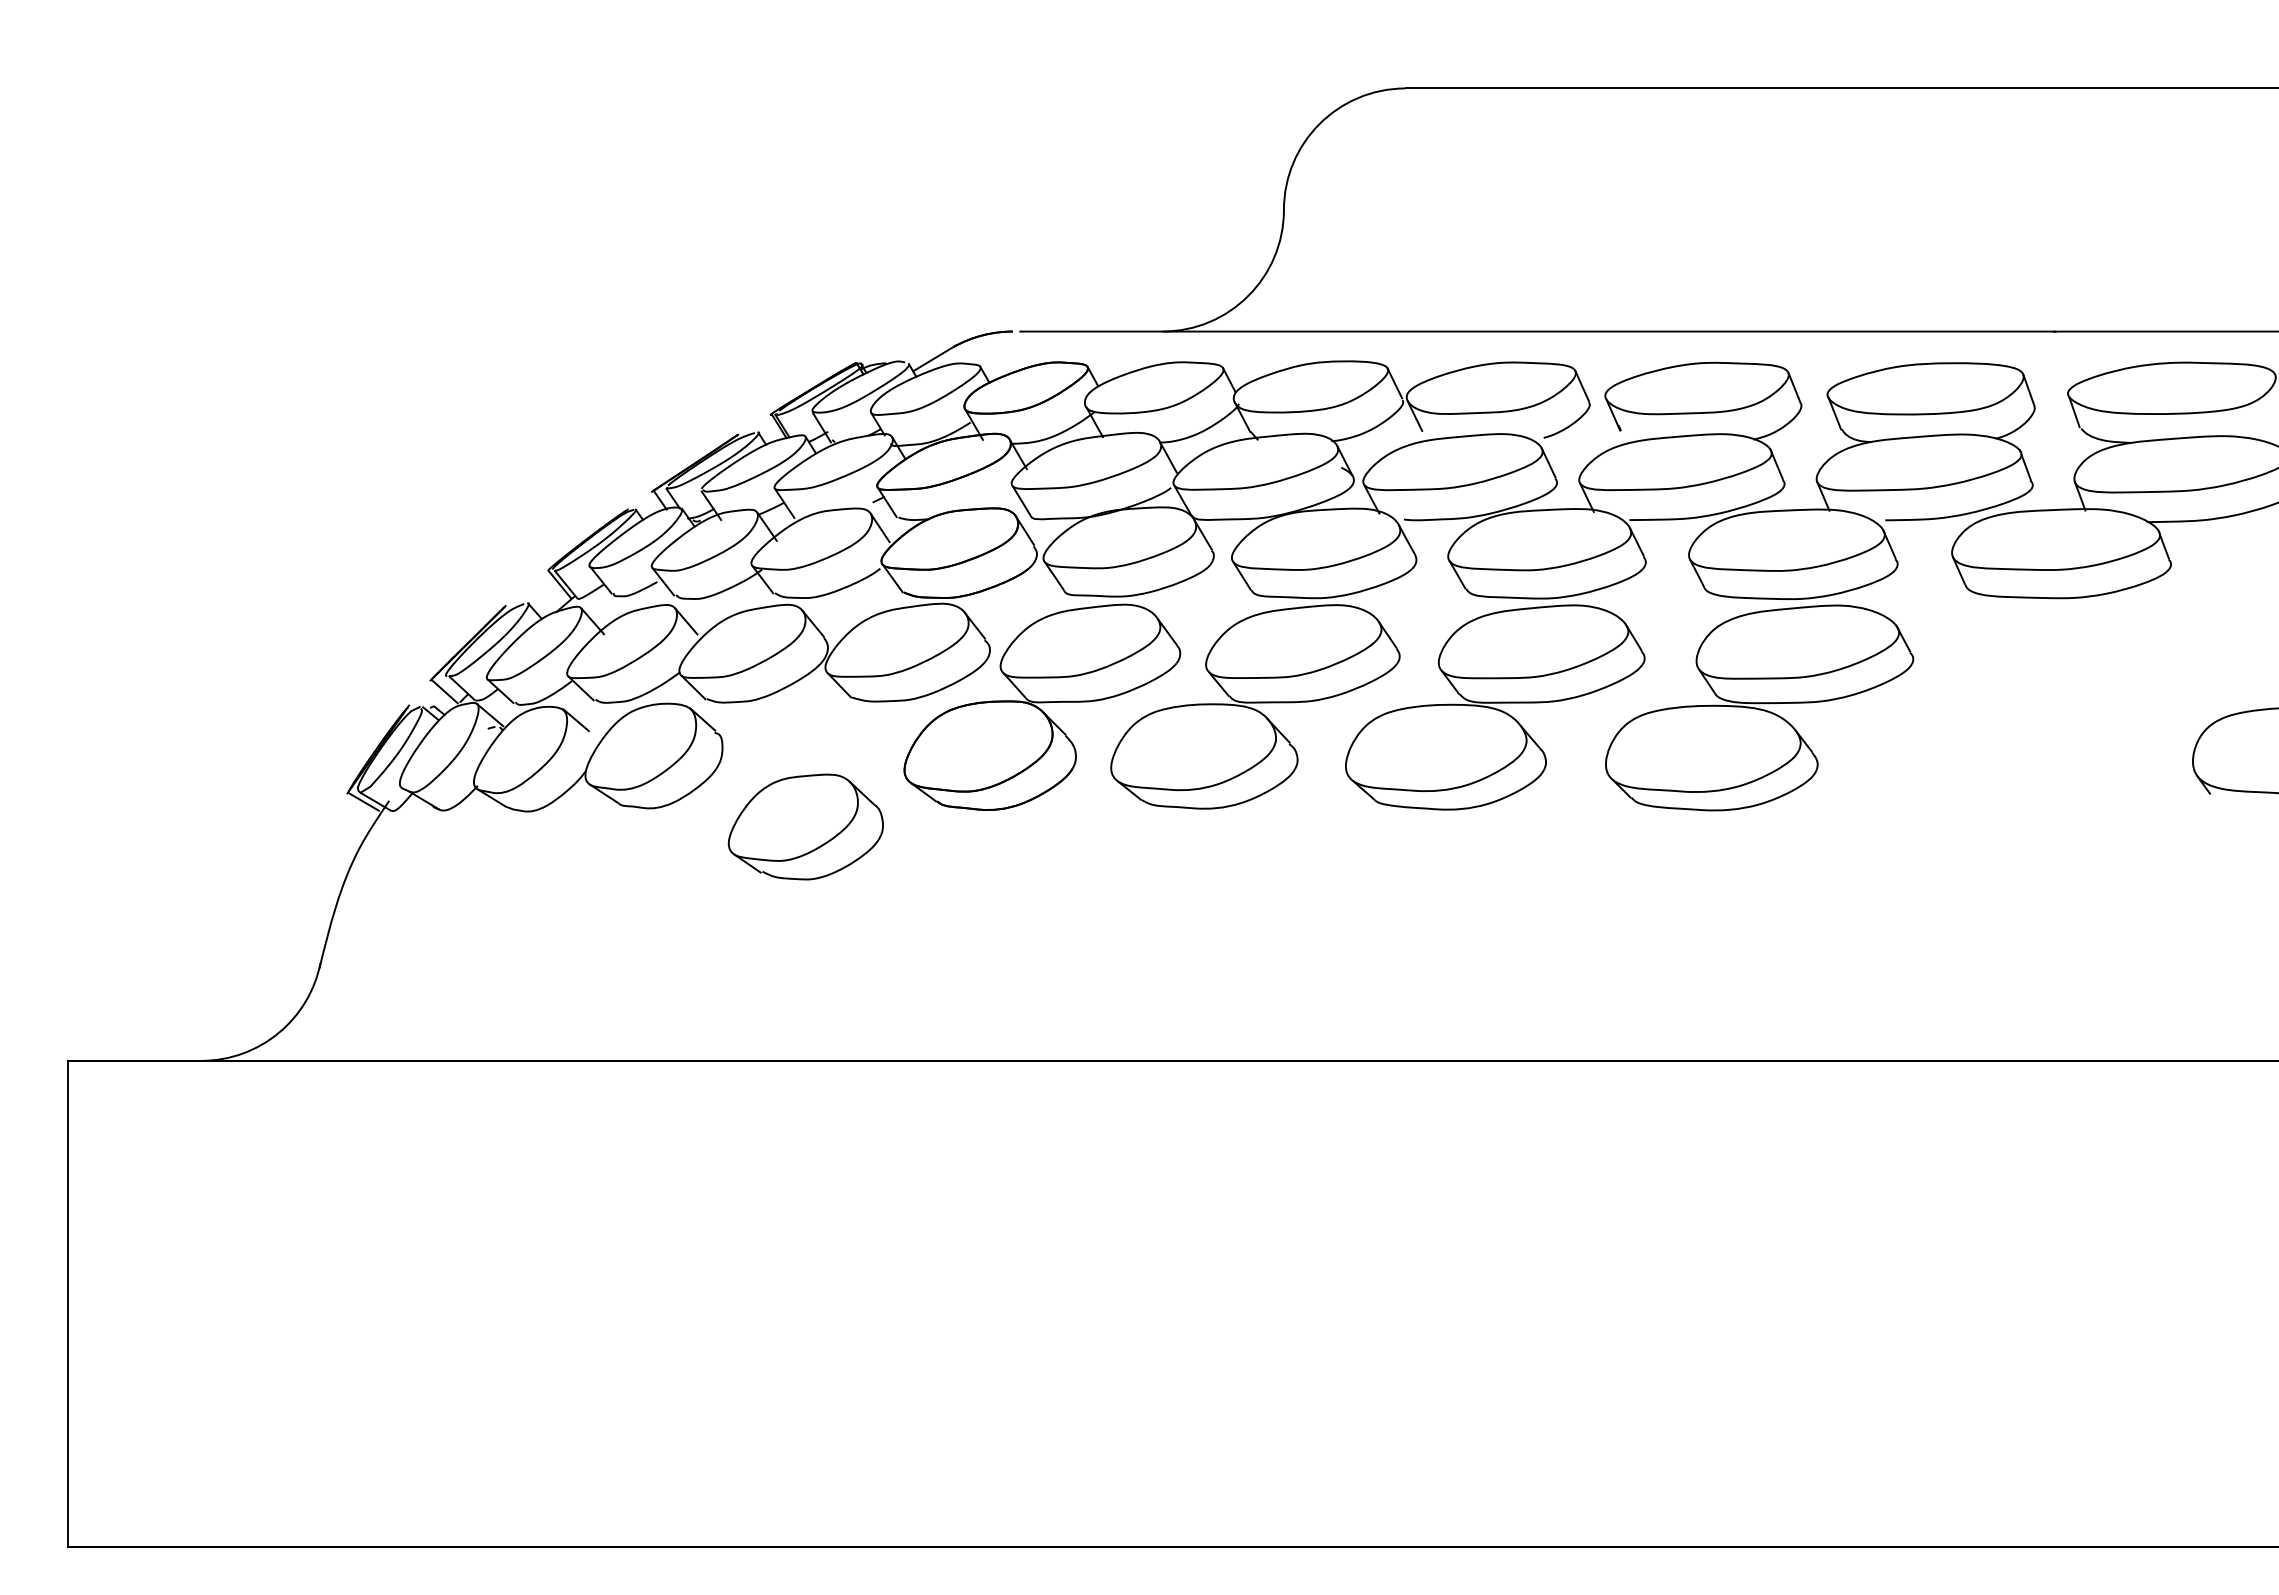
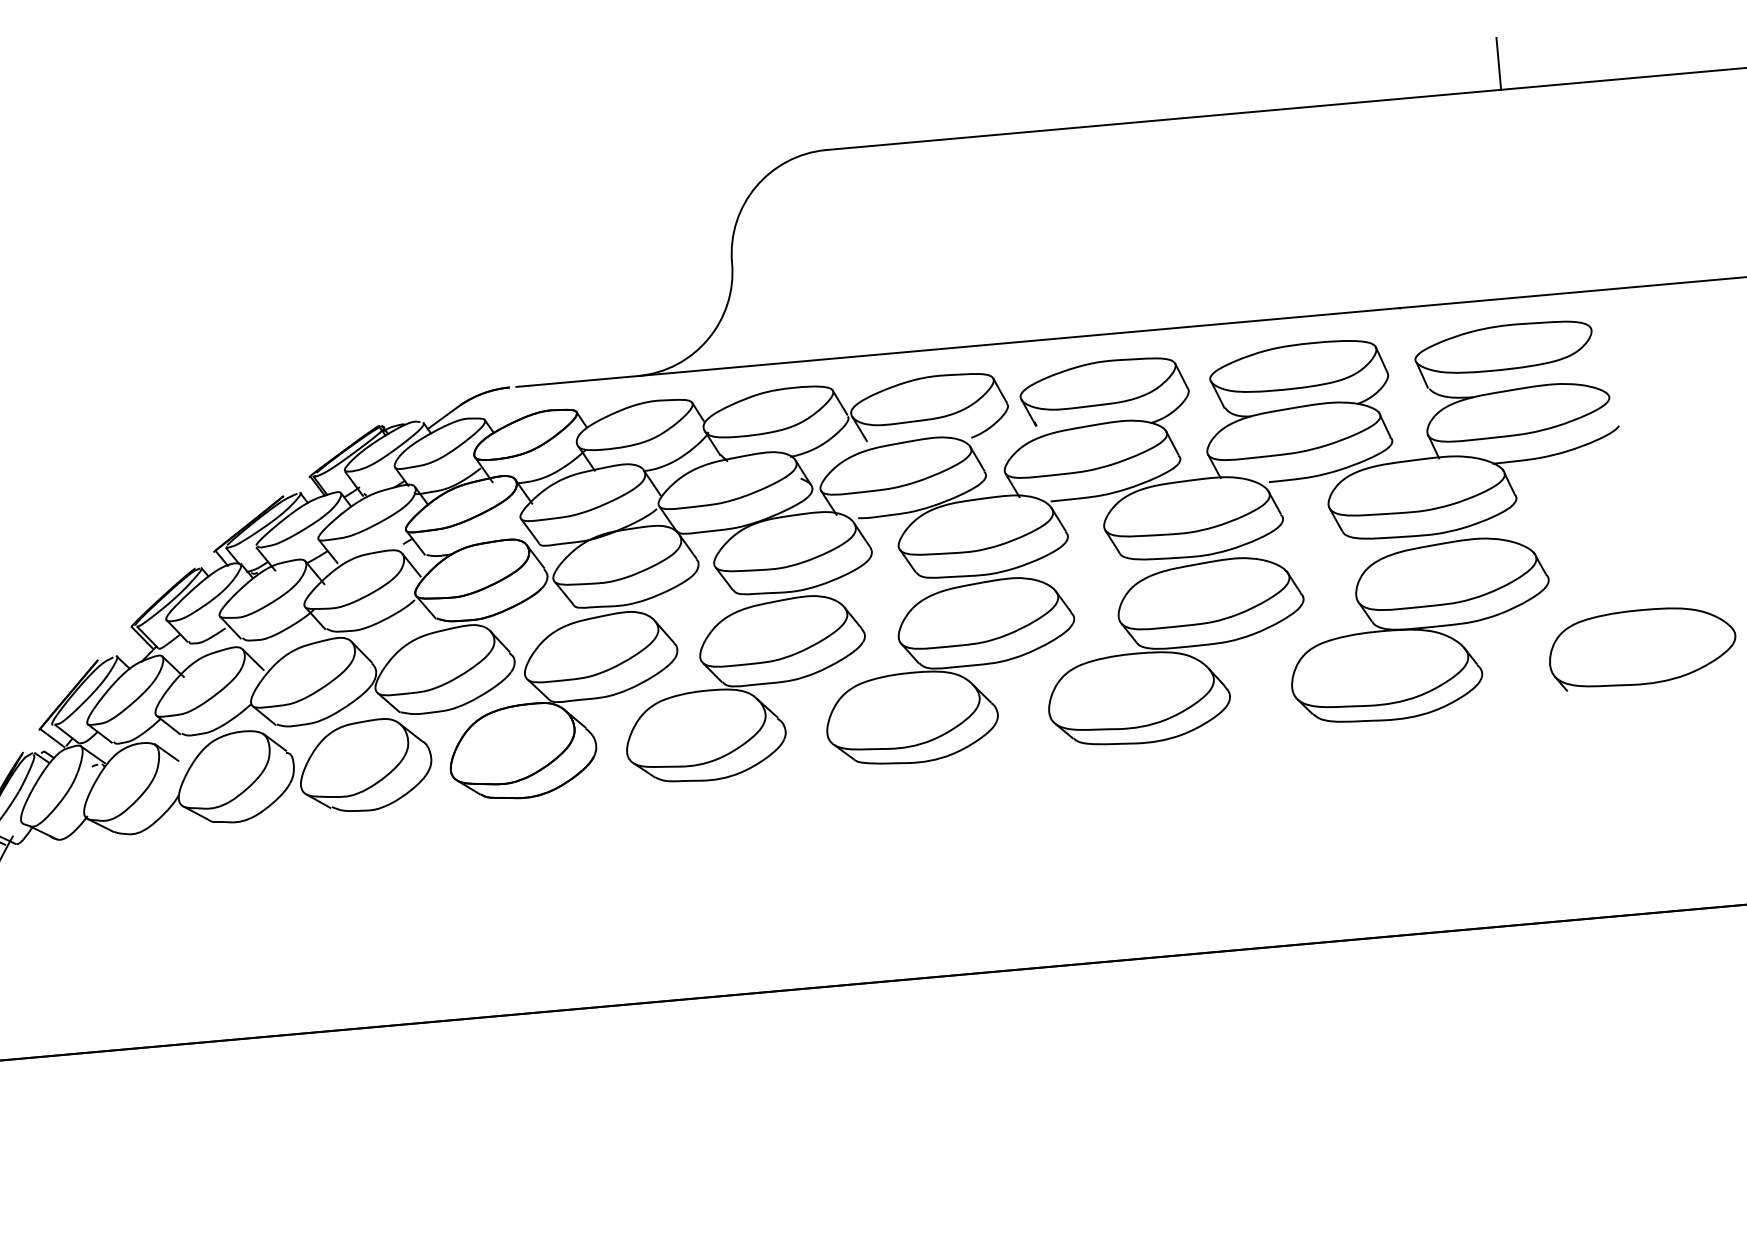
line: (2195, 57) -> (1498, 63), added
part: (2045, 708) -> (1420, 630), added
part: (805, 826) -> (365, 765), moved

